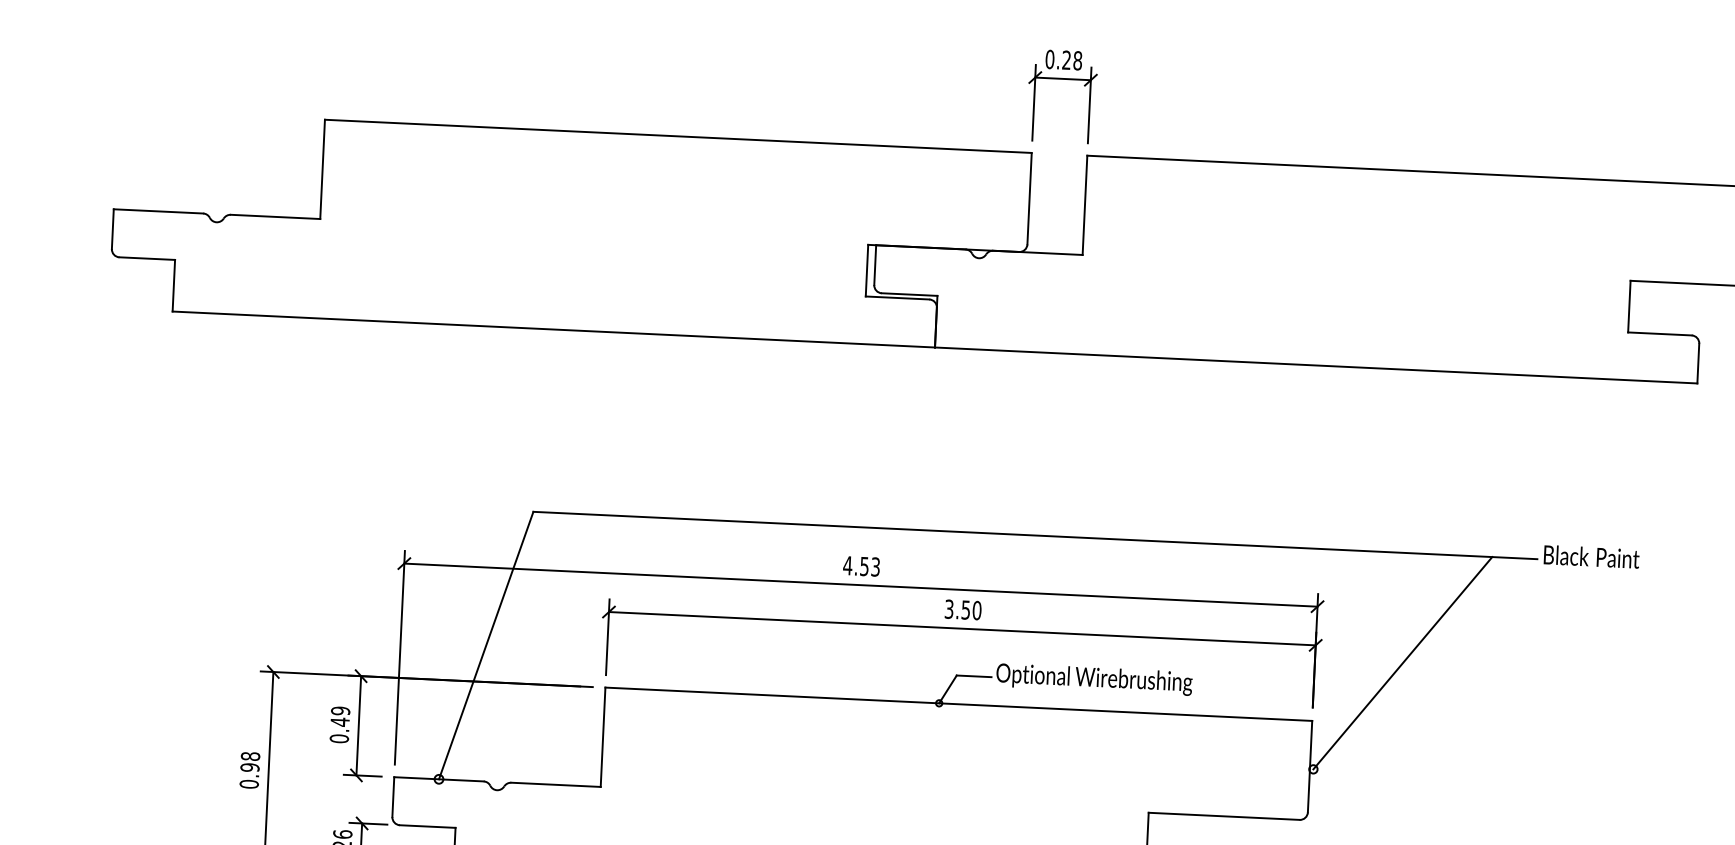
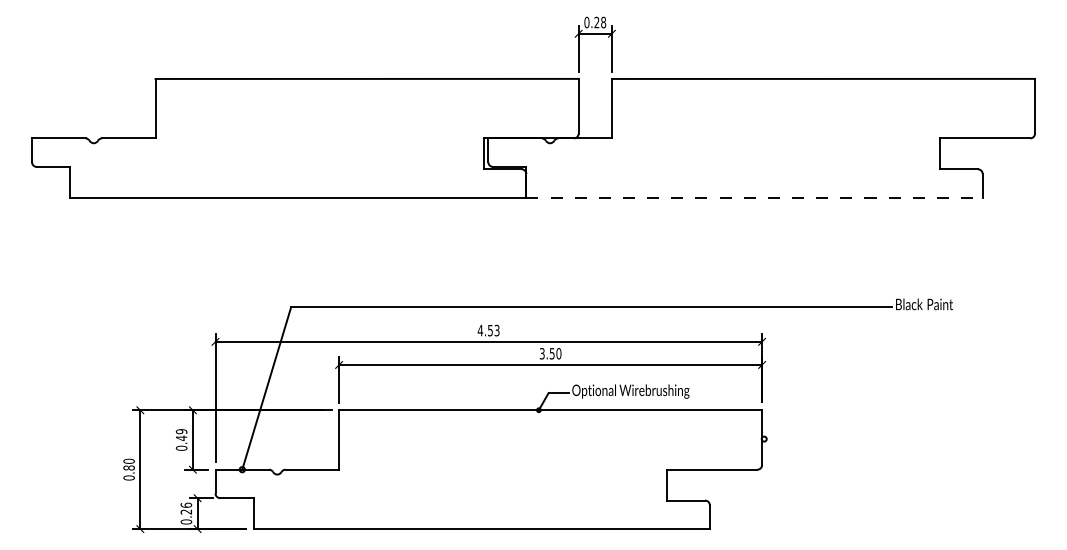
line: (1317, 365) -> (755, 197), solid -> dashed
line: (1402, 663) -> (814, 373), removed
text: (249, 761) -> (128, 464), 0.98 -> 0.80

